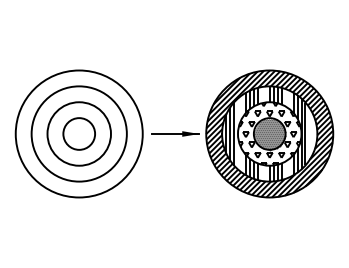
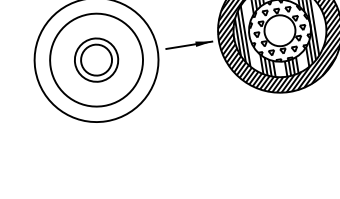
circle: (79, 133) -> (96, 59), size x0.7
hatch: (268, 134) -> (278, 31), removed

